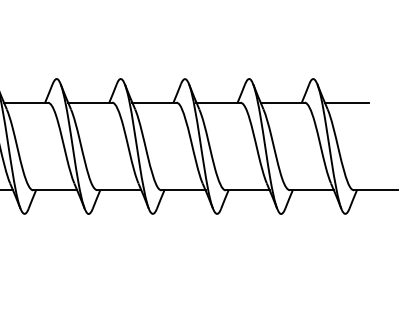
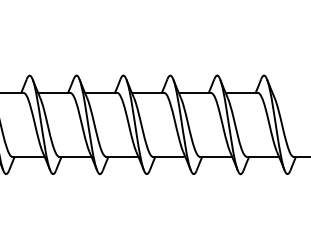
line: (346, 102) -> (288, 92), removed

